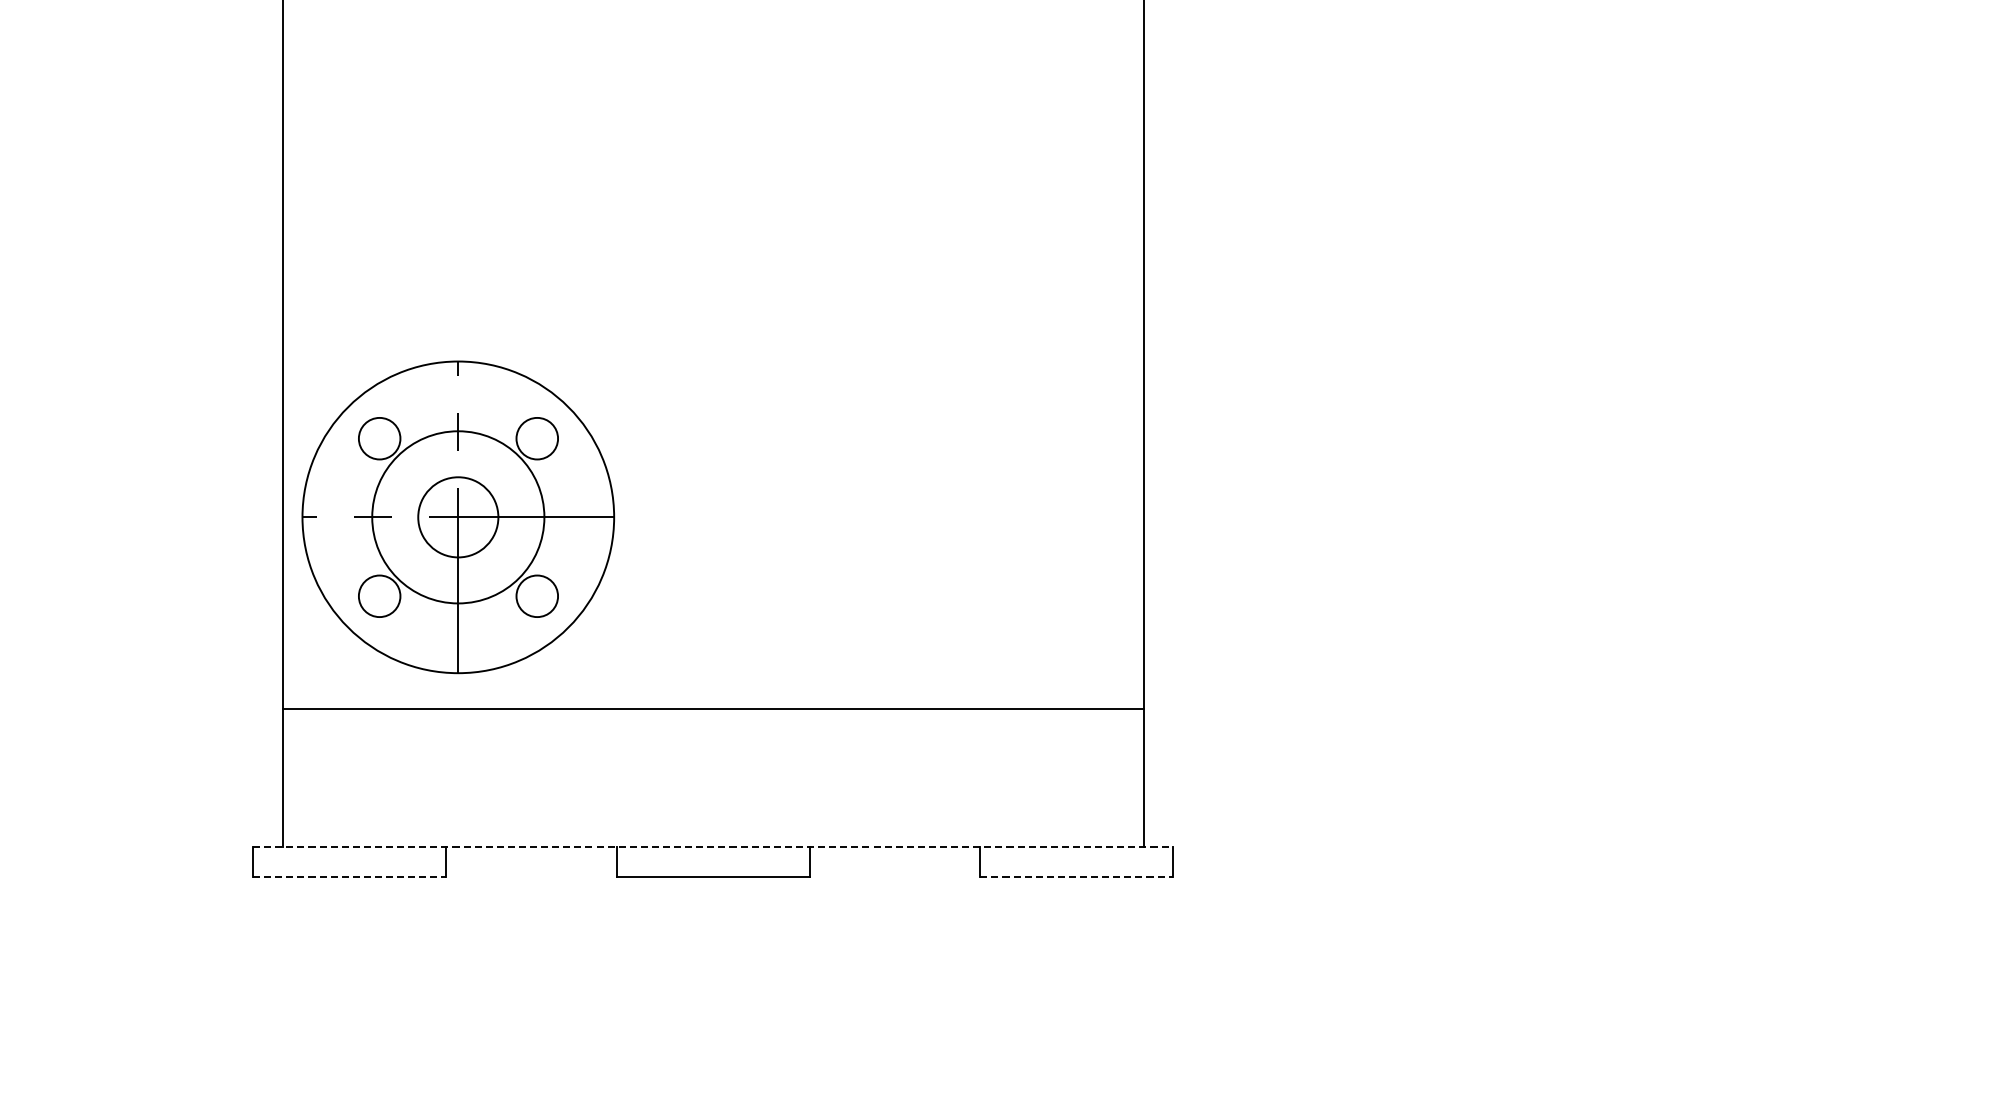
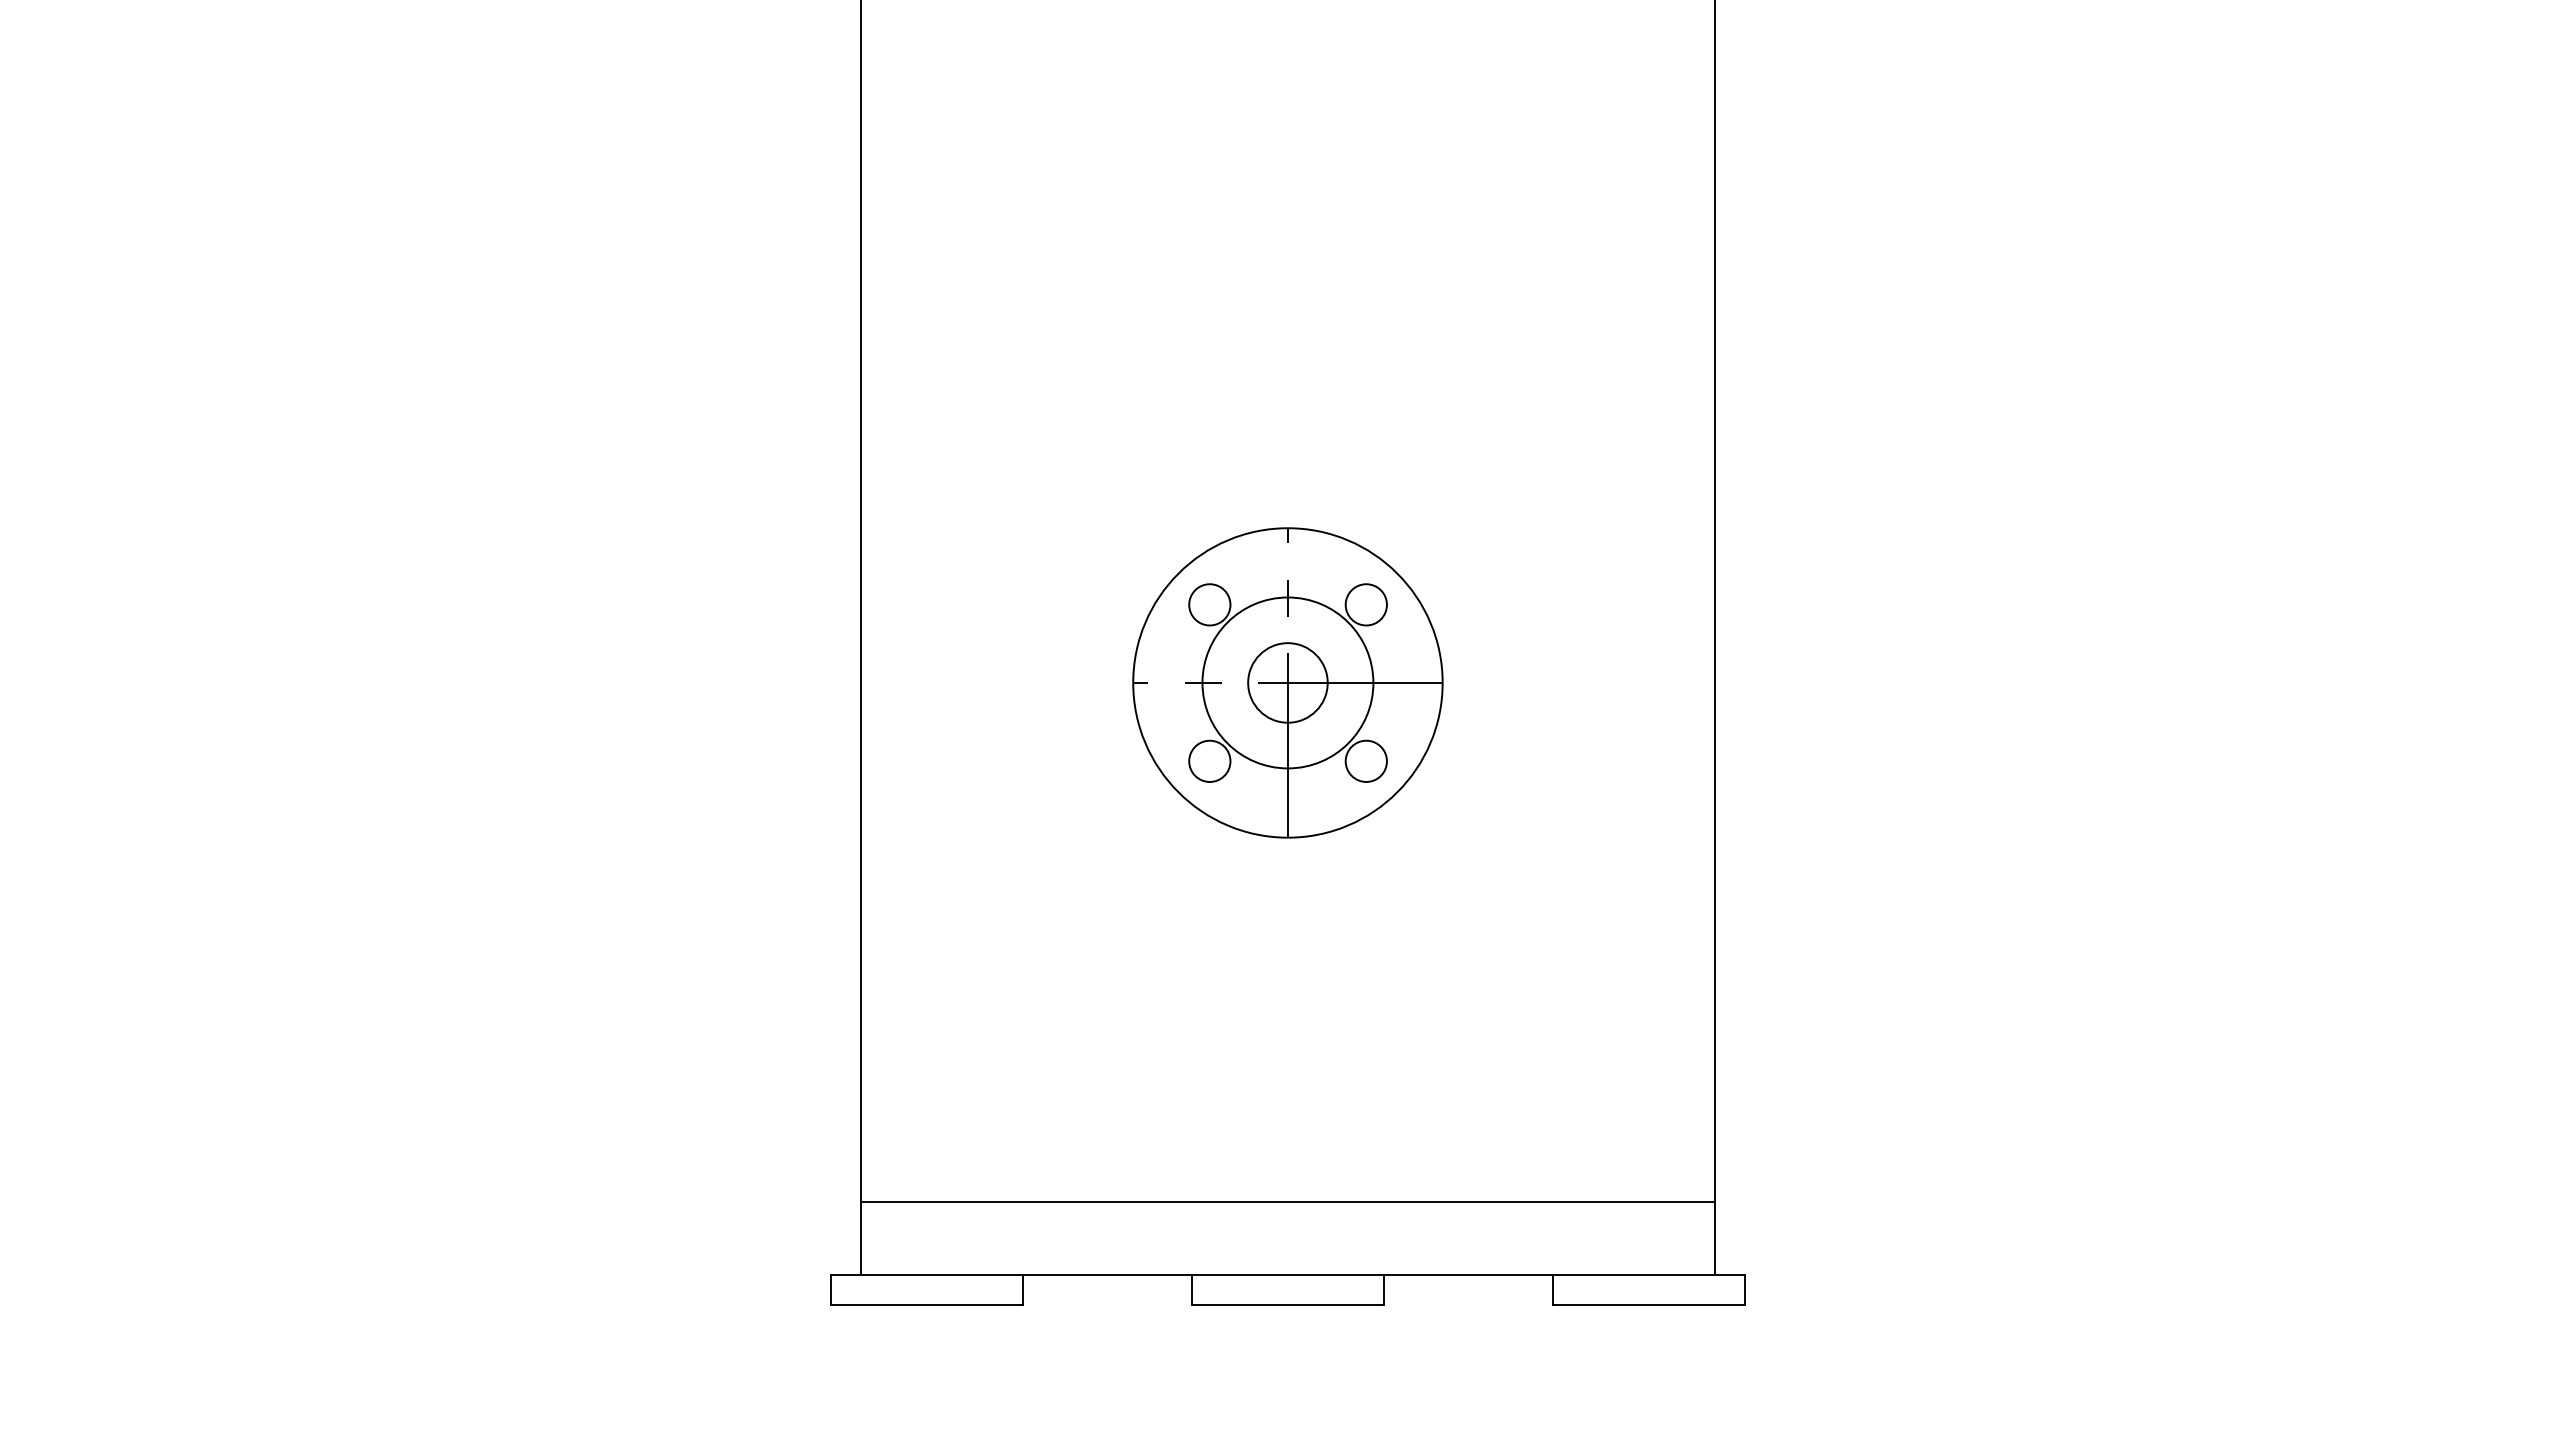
part: (457, 516) -> (1287, 682), moved
line: (712, 709) -> (1287, 1201), moved
line: (712, 847) -> (1287, 1275), dashed -> solid
line: (349, 876) -> (926, 1304), dashed -> solid
line: (1076, 876) -> (1648, 1304), dashed -> solid

